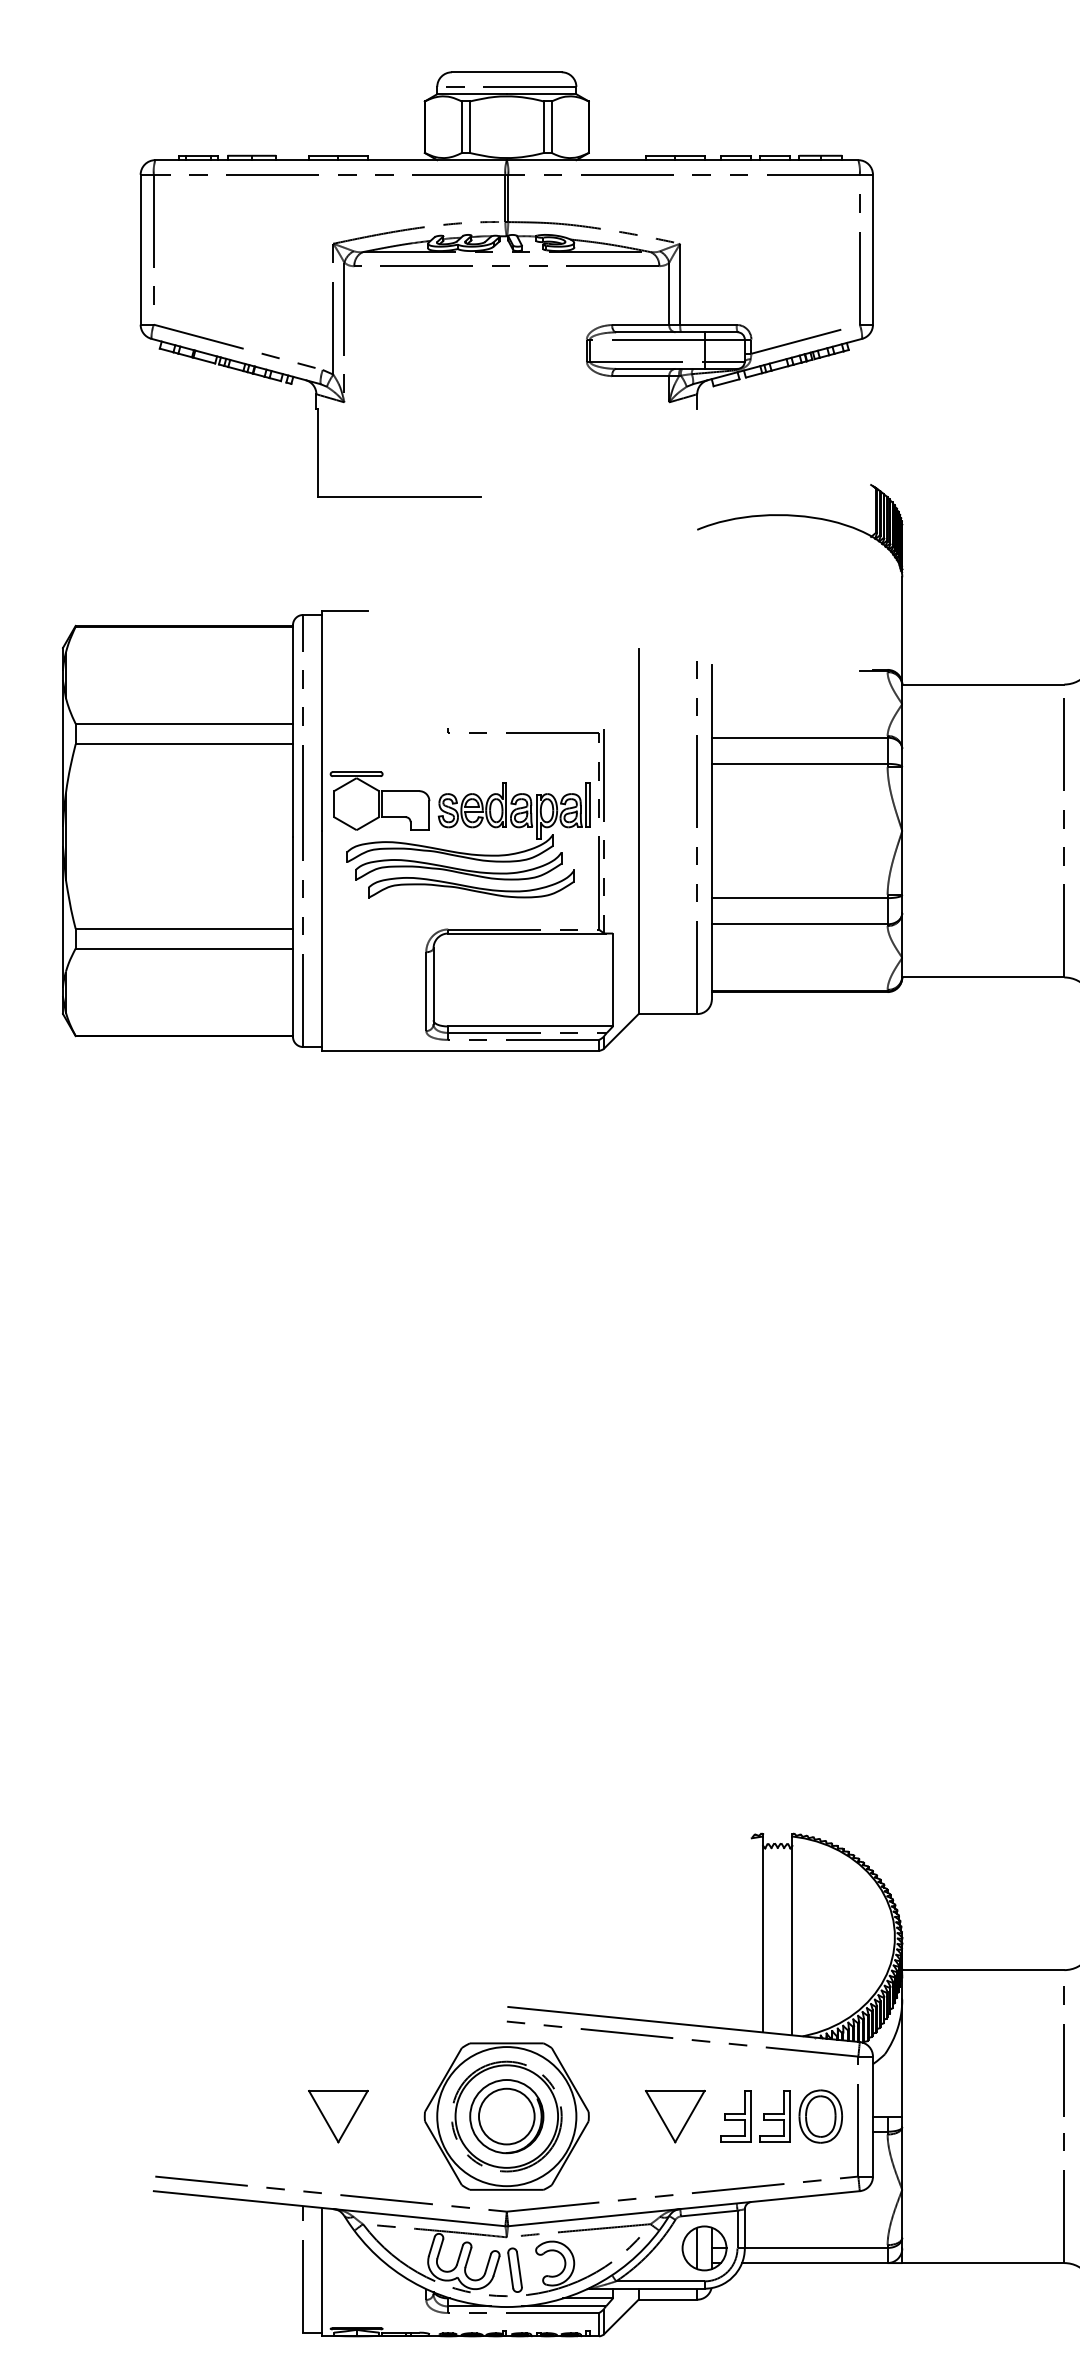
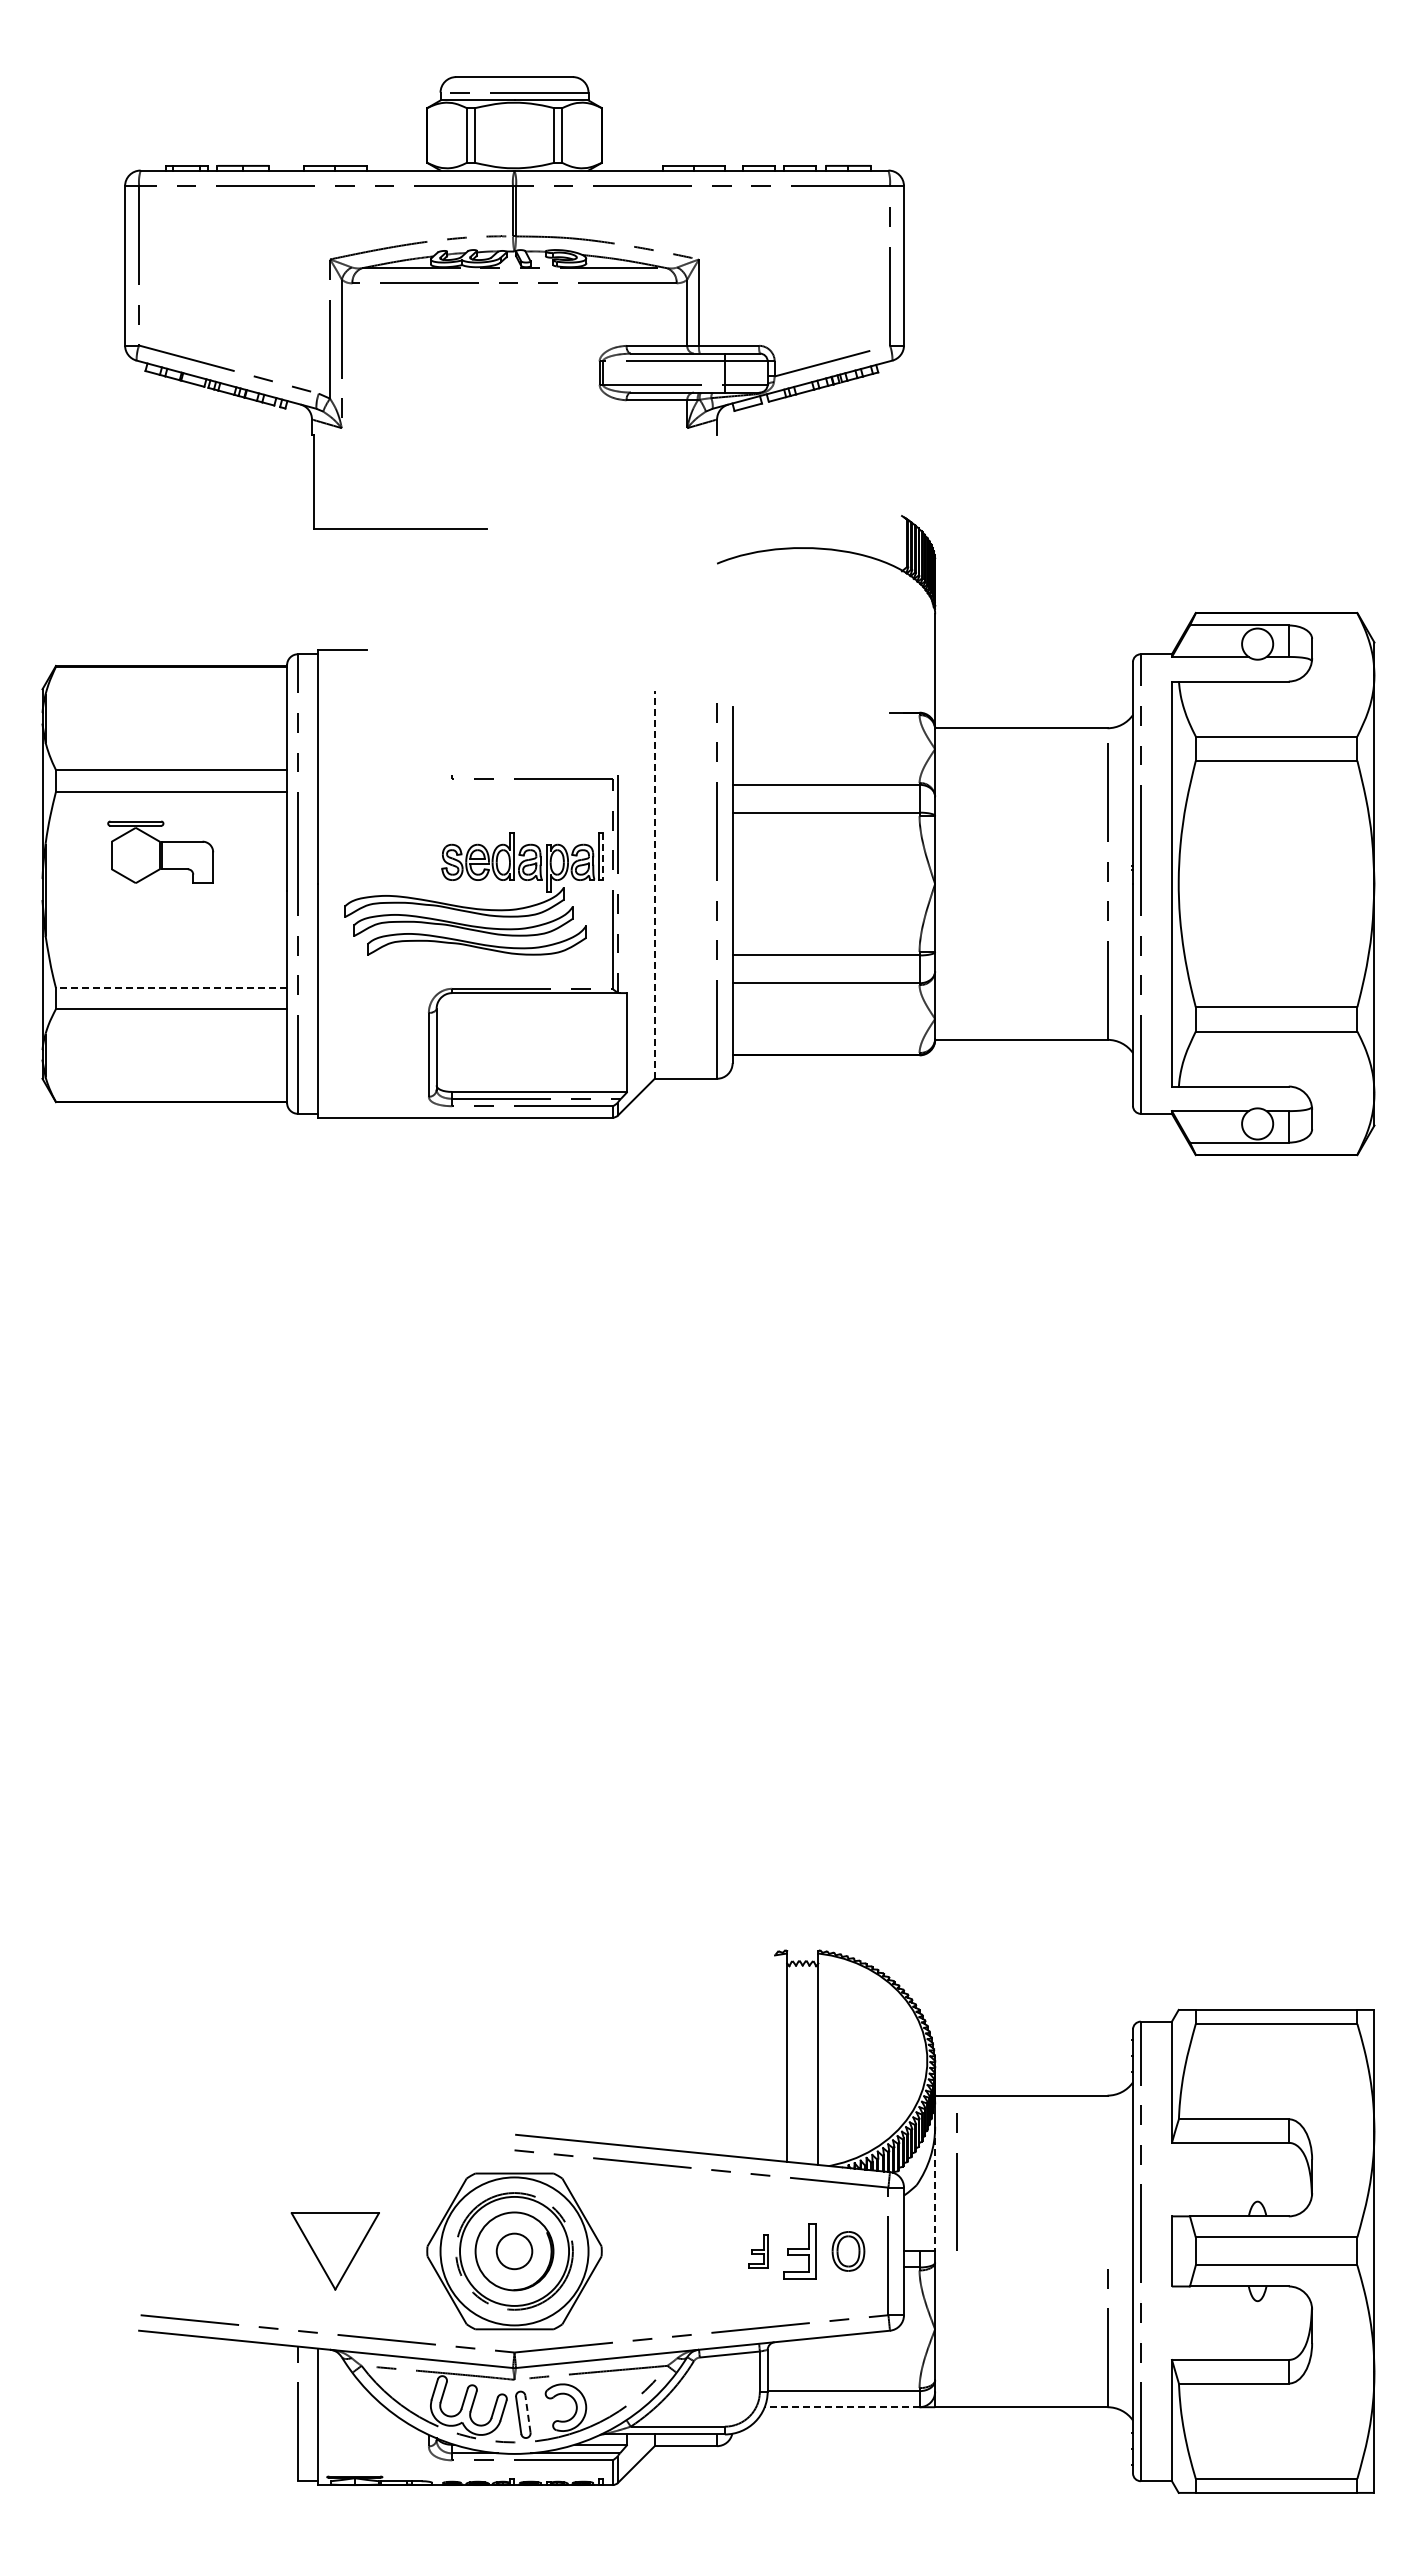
part: (379, 800) -> (160, 851), moved
line: (590, 805) -> (603, 856), solid -> dashed
line: (638, 831) -> (654, 884), solid -> dashed
line: (184, 929) -> (171, 988), solid -> dashed
line: (1064, 2050) -> (956, 2181), moved
line: (902, 2058) -> (935, 2189), solid -> dashed
part: (338, 2116) -> (335, 2251), size x1.4
circle: (506, 2116) -> (514, 2251), size x0.6
part: (675, 2116) -> (693, 2251), removed
part: (736, 2116) -> (758, 2251), size x0.6
part: (820, 2116) -> (848, 2251), size x0.7
part: (704, 2248) -> (724, 2391), removed
line: (814, 2263) -> (841, 2407), solid -> dashed
line: (519, 2269) -> (527, 2414), solid -> dashed

